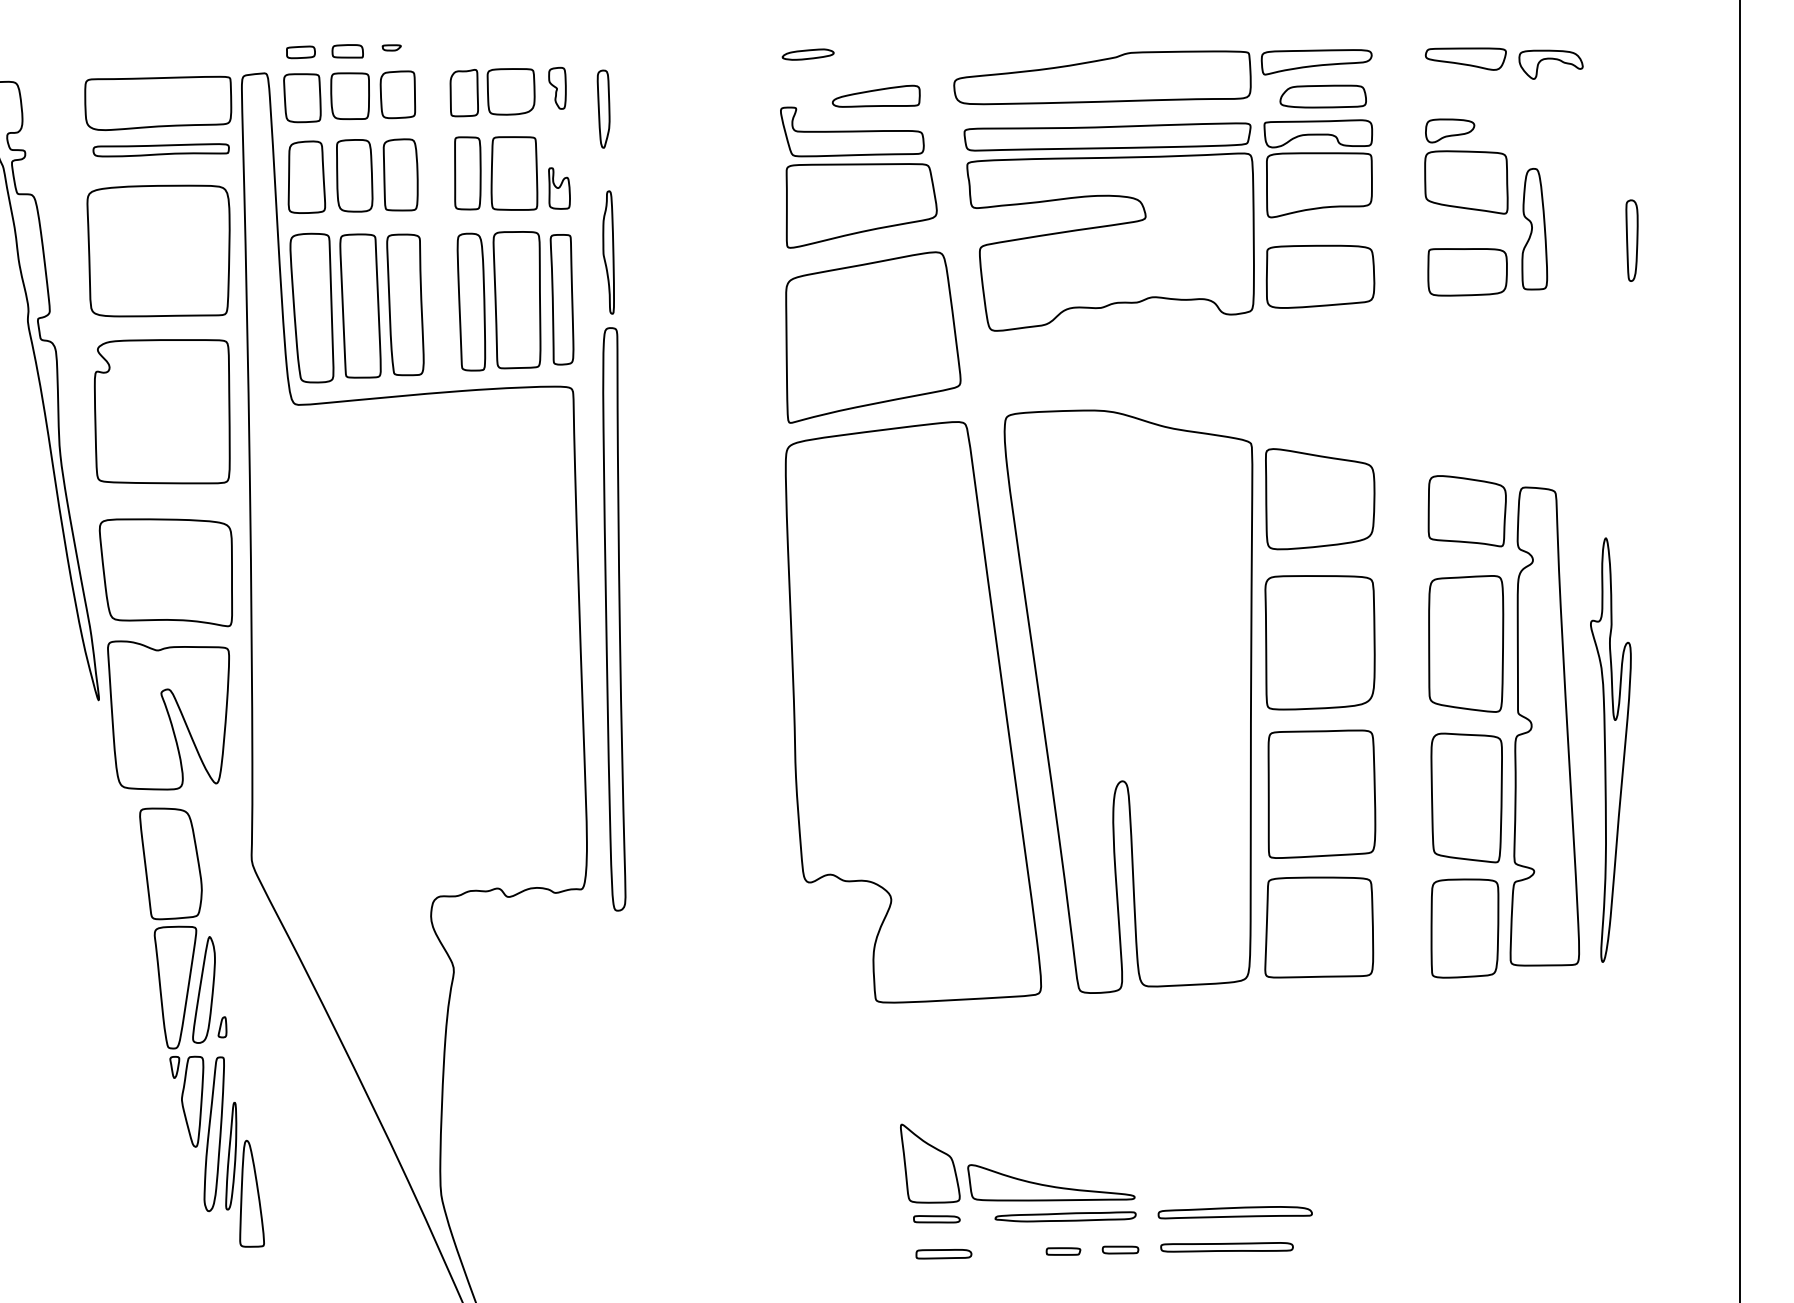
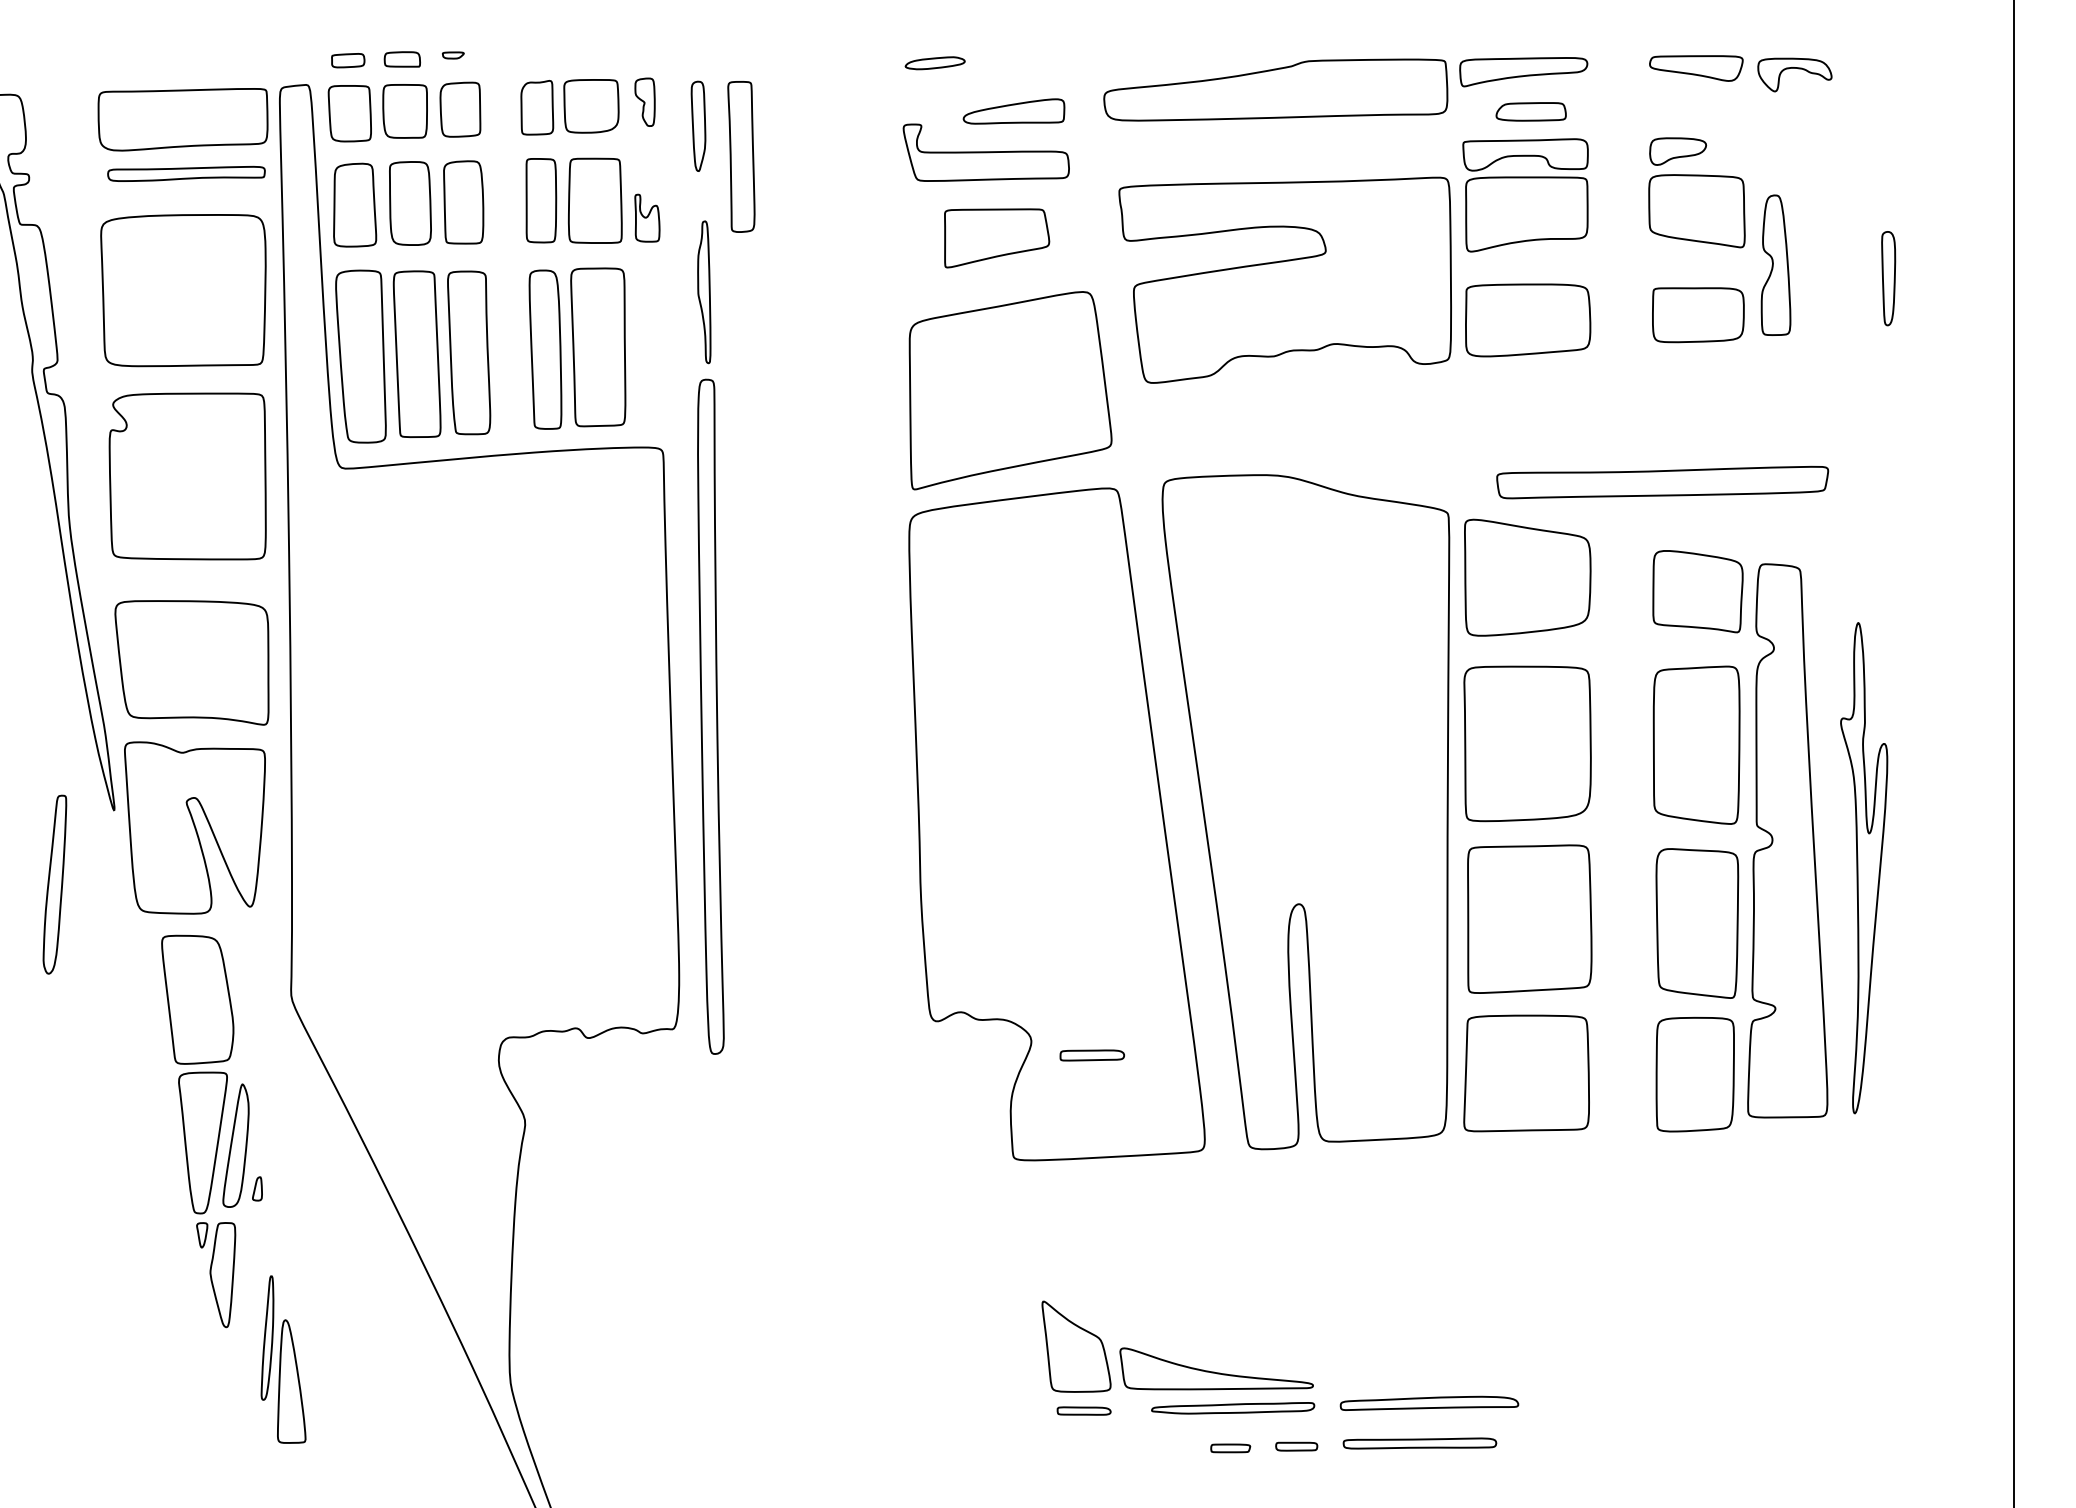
part: (1322, 96) -> (1530, 111), size x0.7
part: (1107, 136) -> (1662, 482), moved
part: (861, 206) -> (996, 238), size x0.6
part: (562, 299) -> (741, 156), moved
part: (213, 1134) -> (54, 884), moved
part: (943, 1254) -> (1091, 1055), moved

